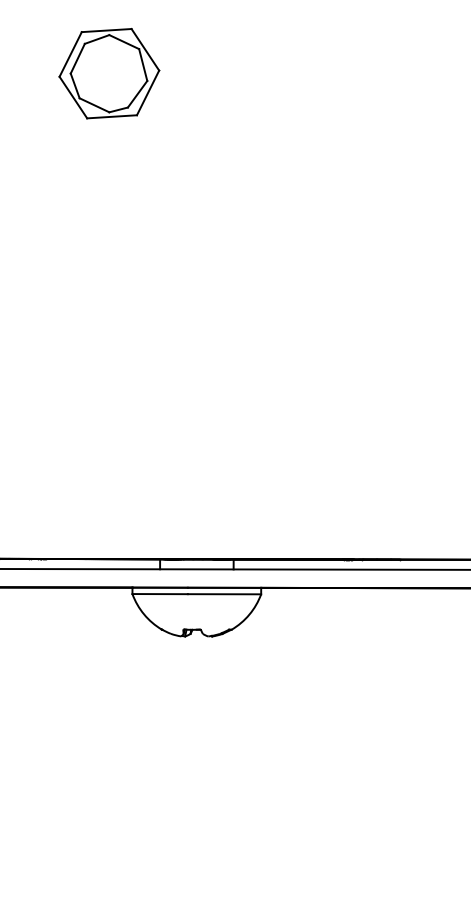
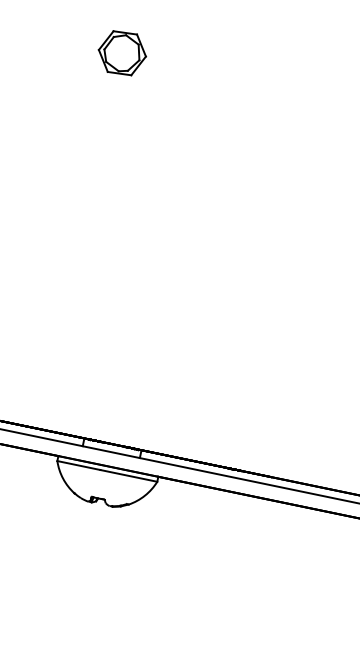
part: (109, 73) -> (122, 53), size x0.6

